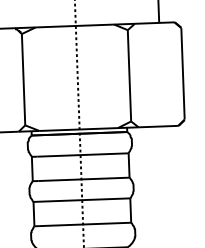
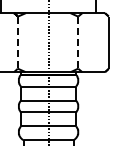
line: (130, 77) -> (78, 43), solid -> dashed
line: (23, 81) -> (17, 43), solid -> dashed

